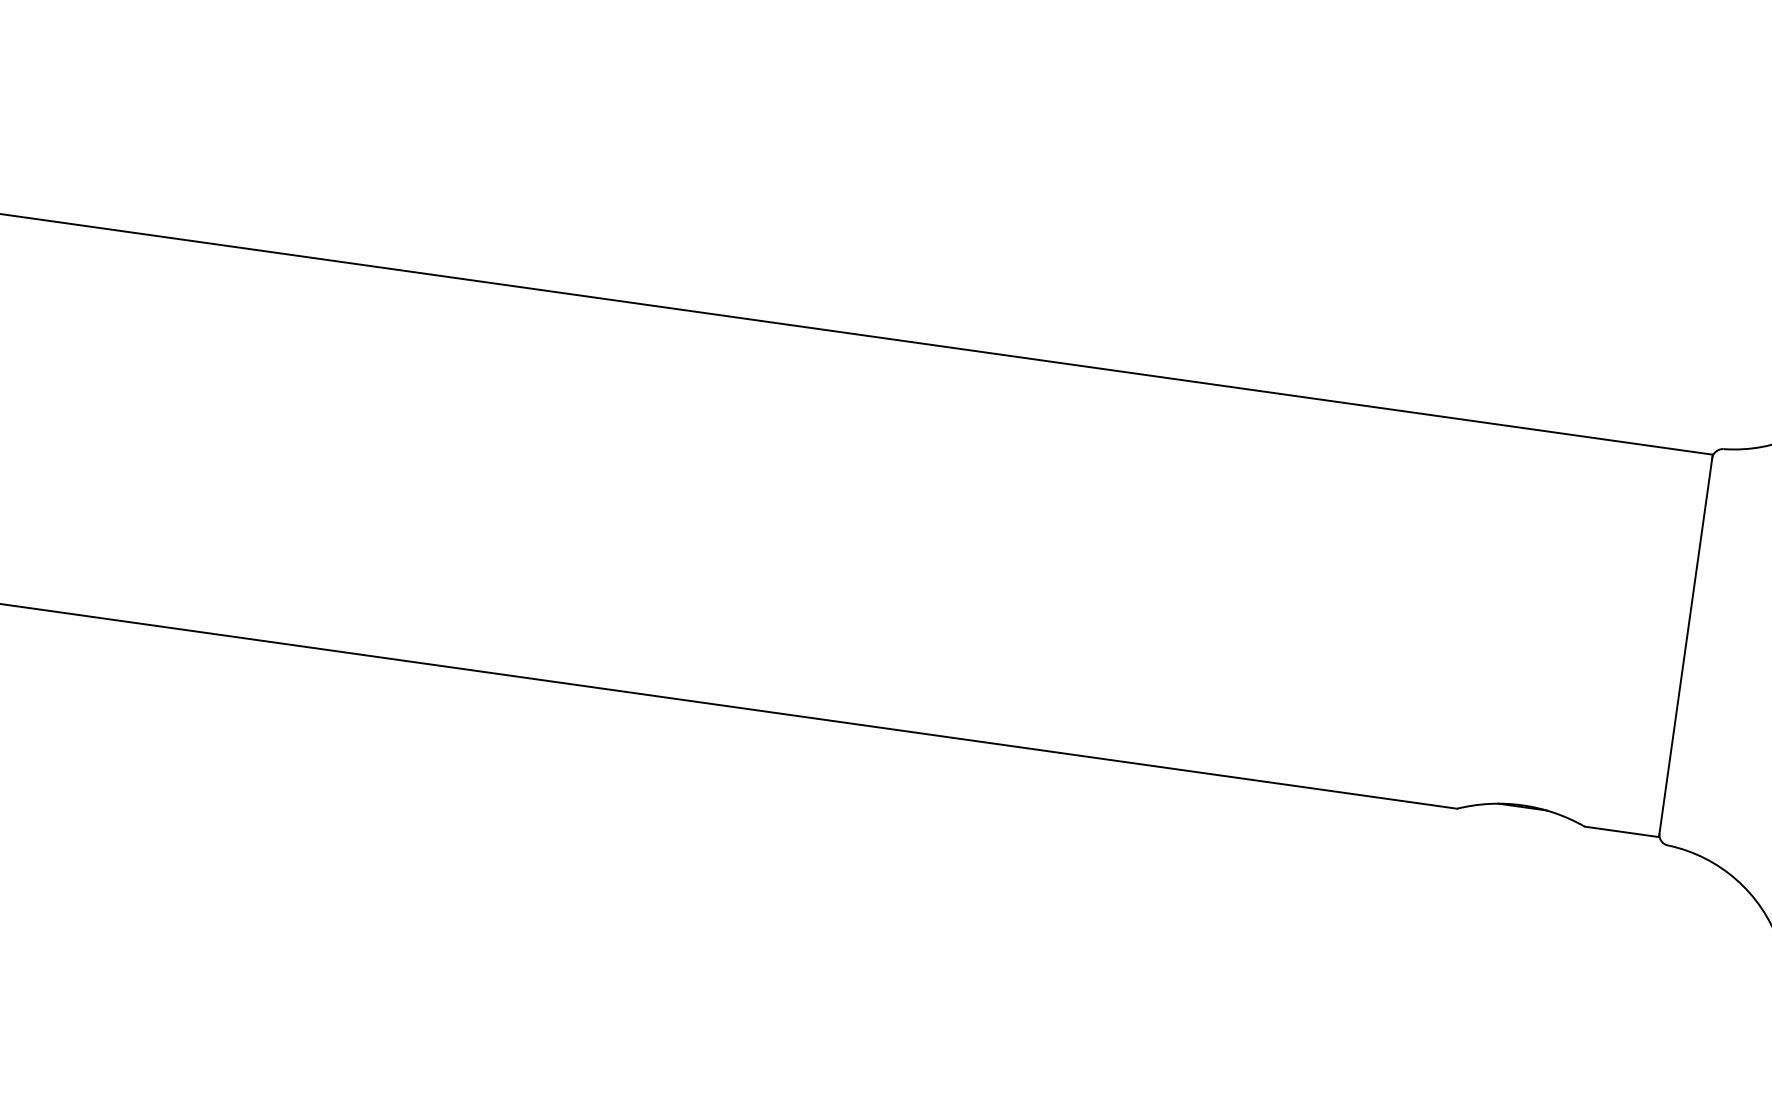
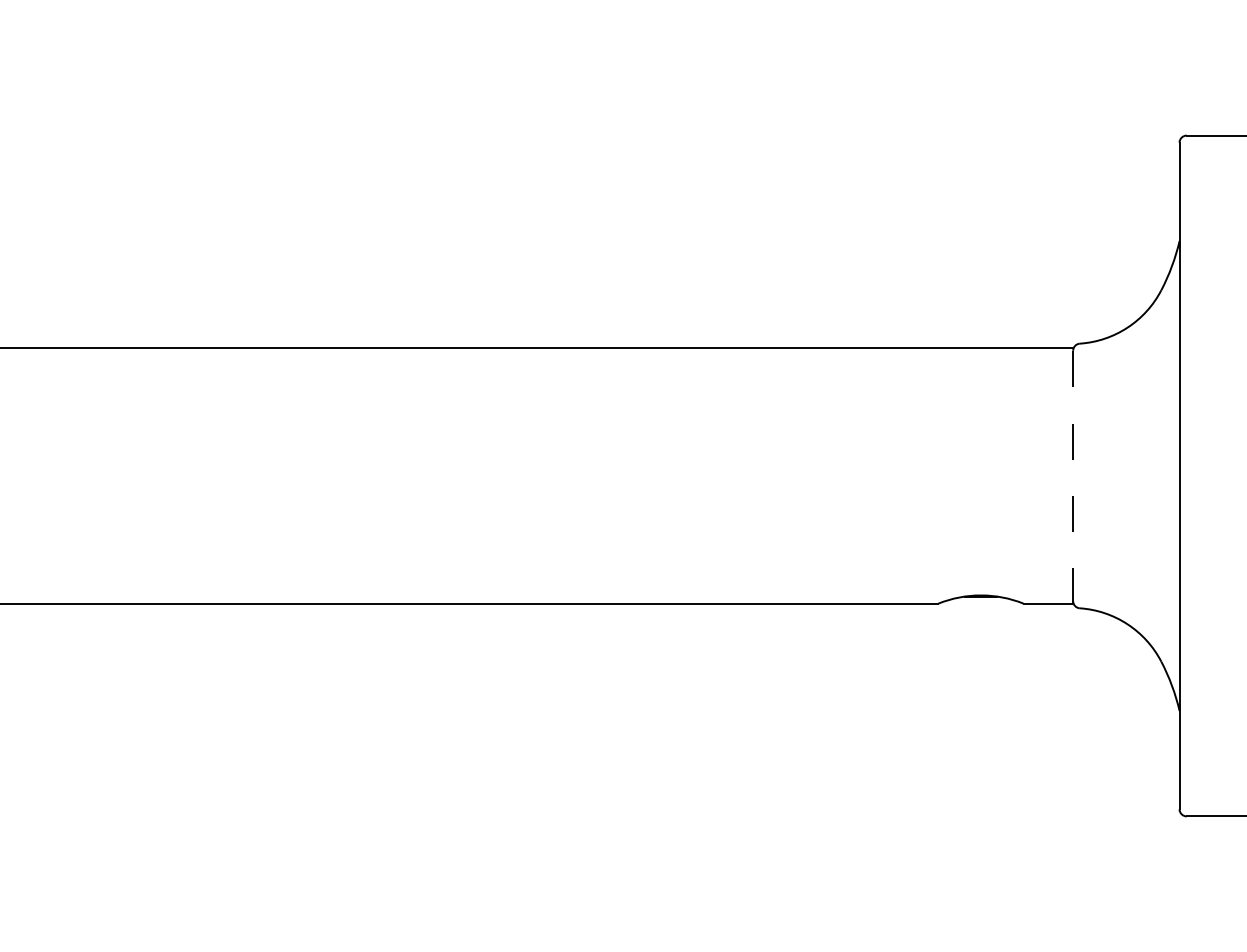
line: (1686, 645) -> (1073, 475), solid -> dashed

